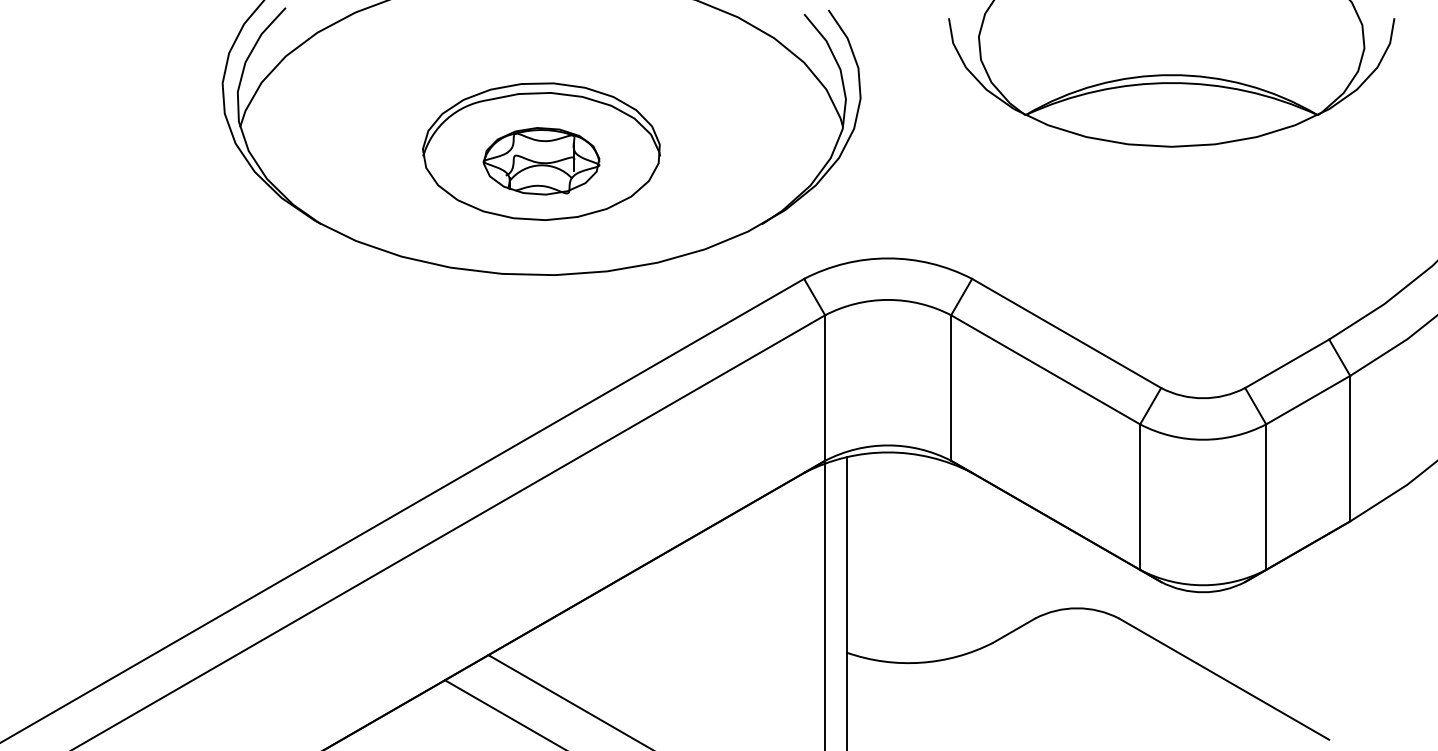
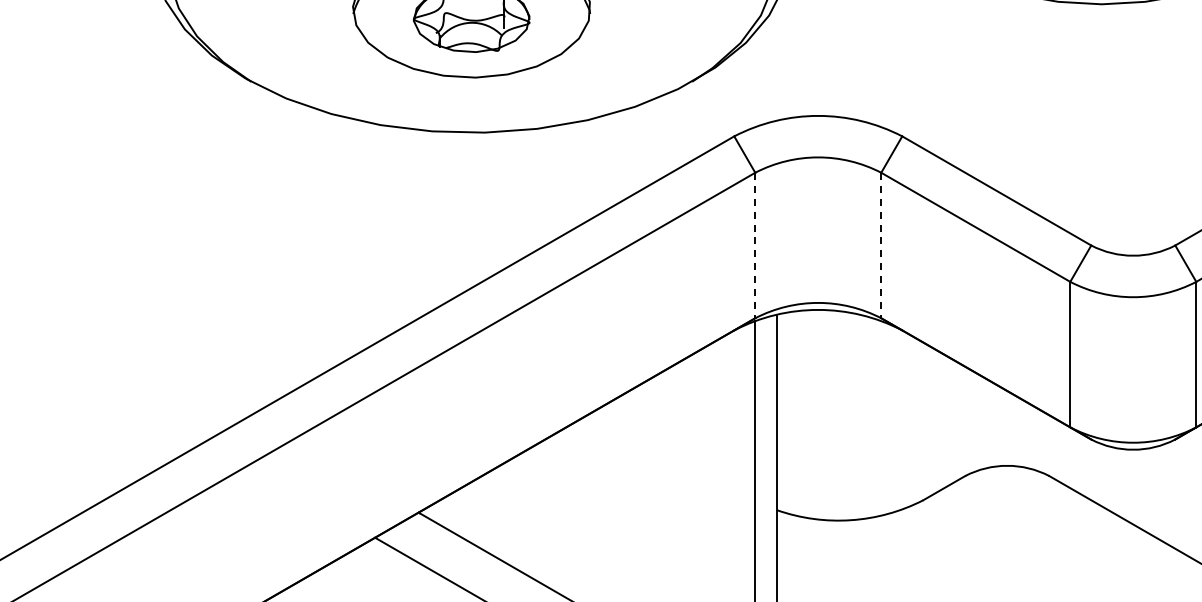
line: (825, 388) -> (755, 245), solid -> dashed
line: (951, 388) -> (881, 245), solid -> dashed

